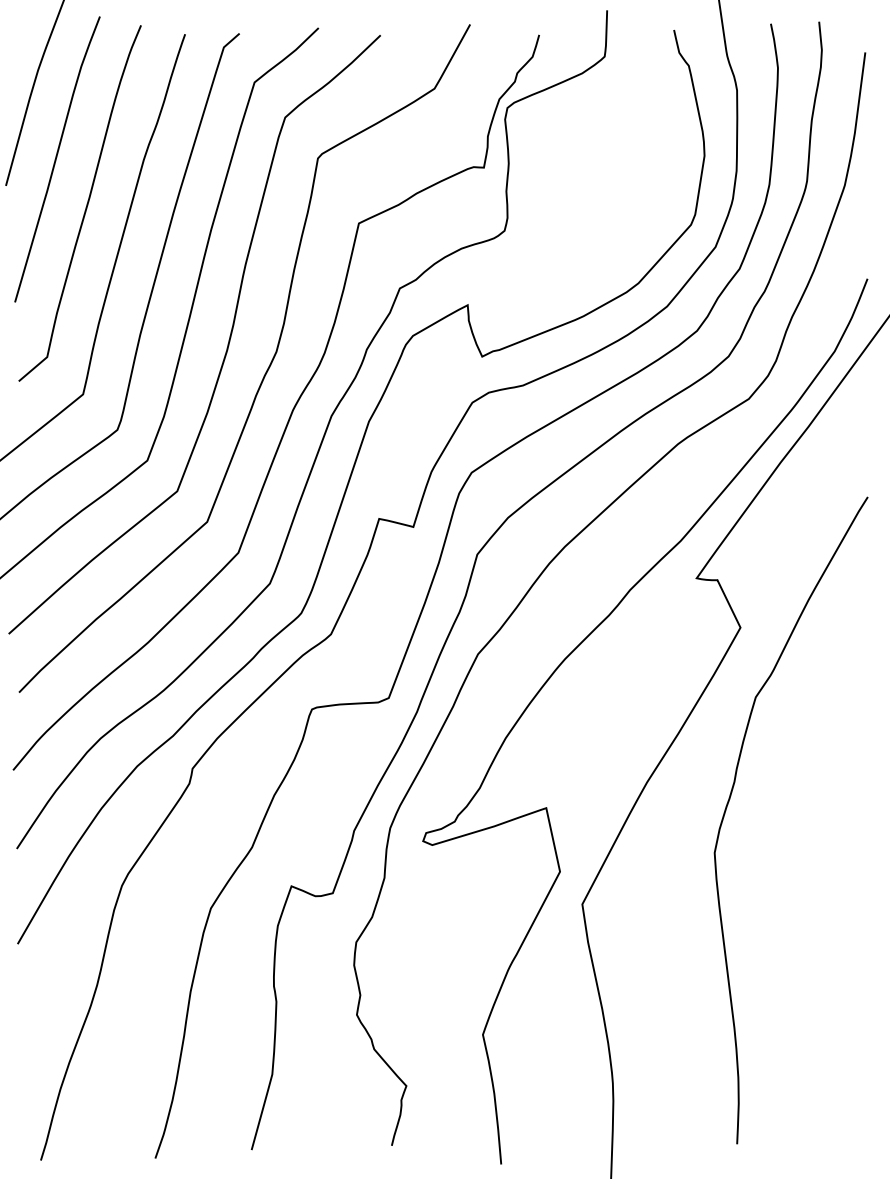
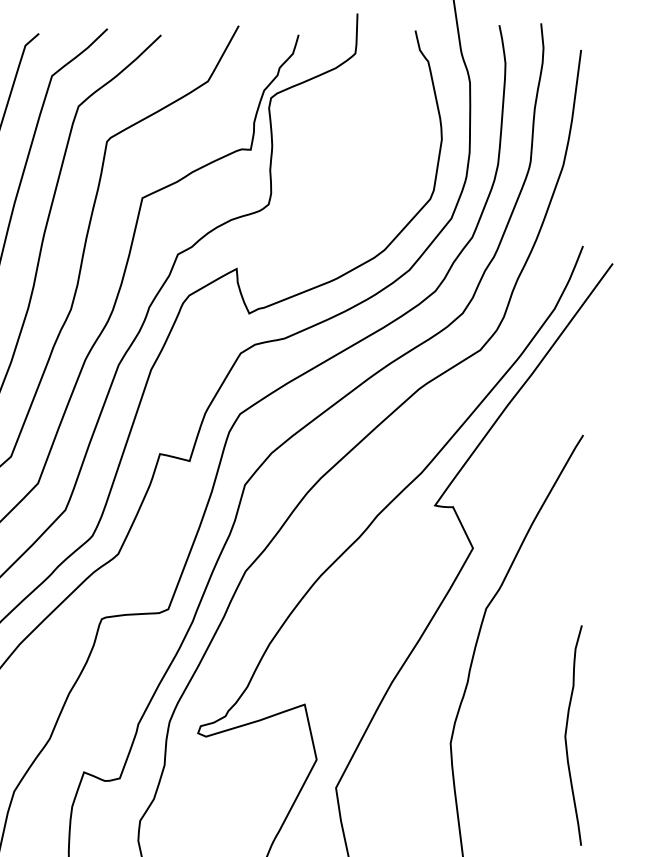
curve: (848, 843) -> (566, 735), added

